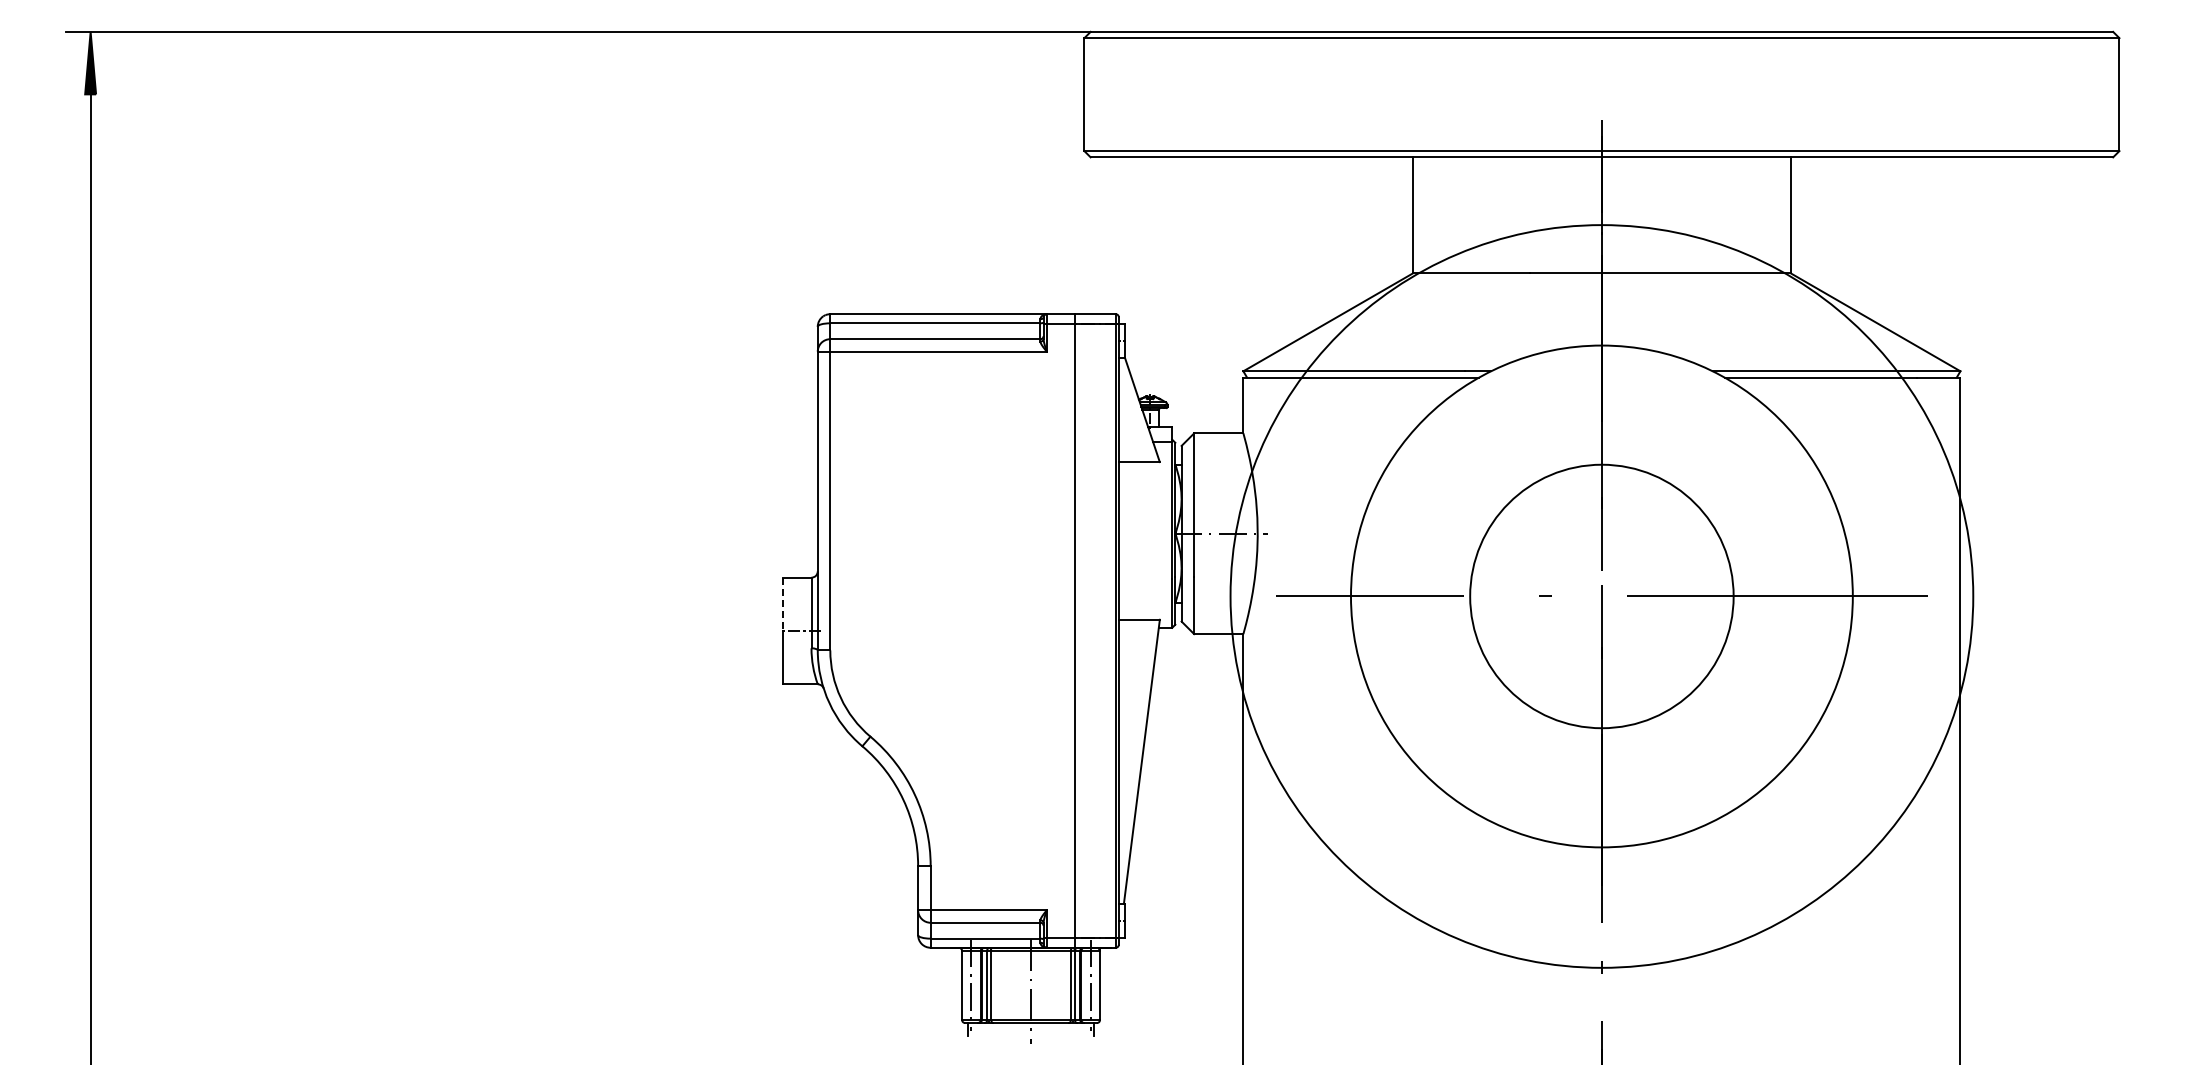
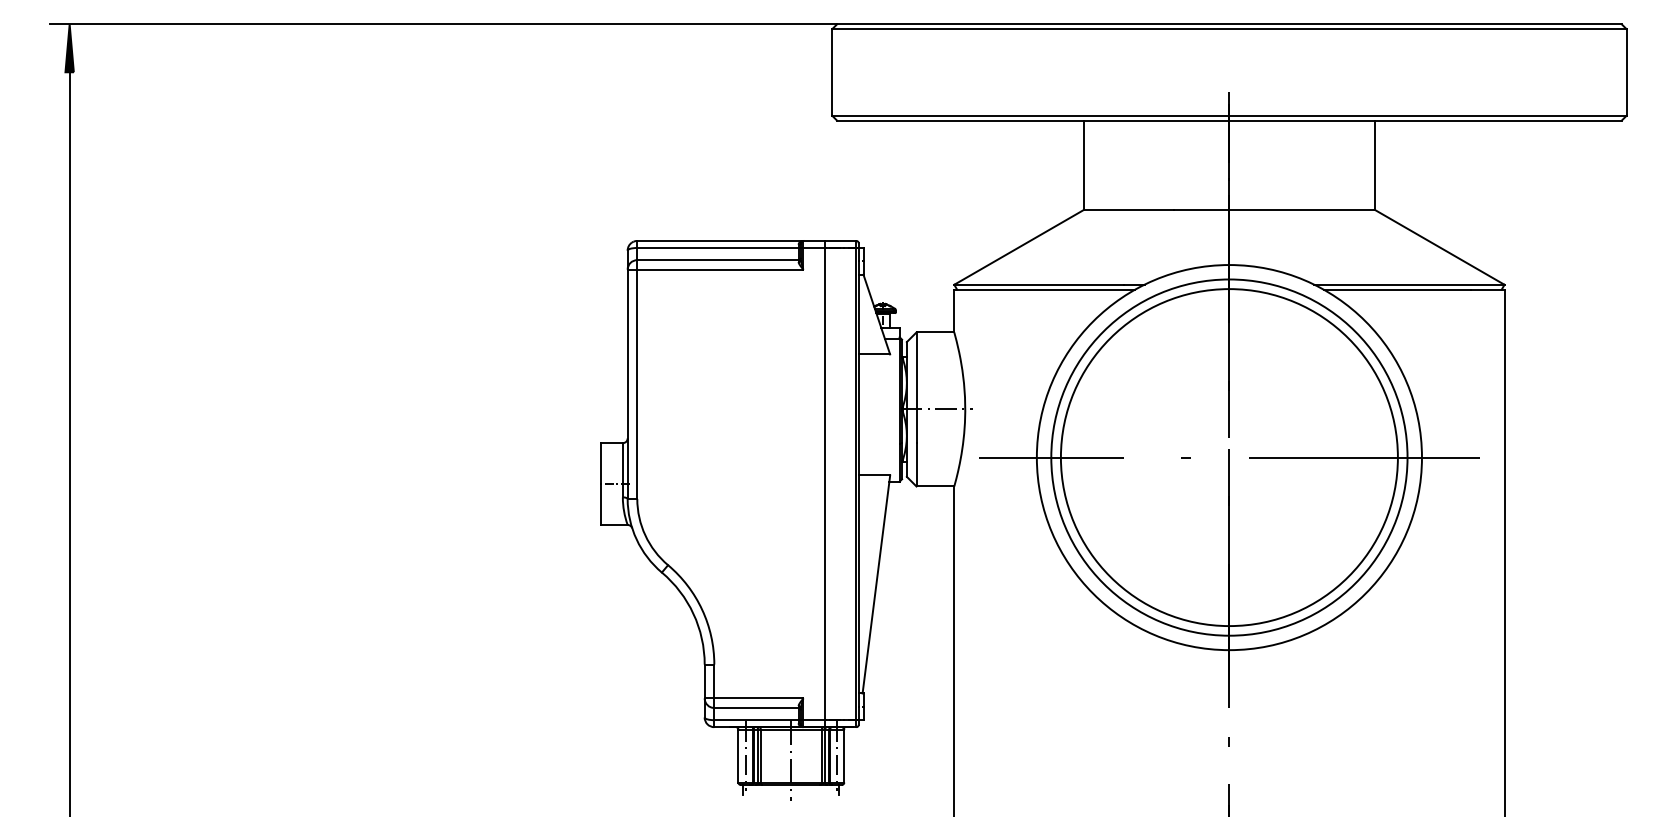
circle: (1601, 596) -> (1229, 457), size x0.62
circle: (1601, 596) -> (1229, 457), size x1.67
line: (783, 604) -> (601, 463), dashed -> solid

